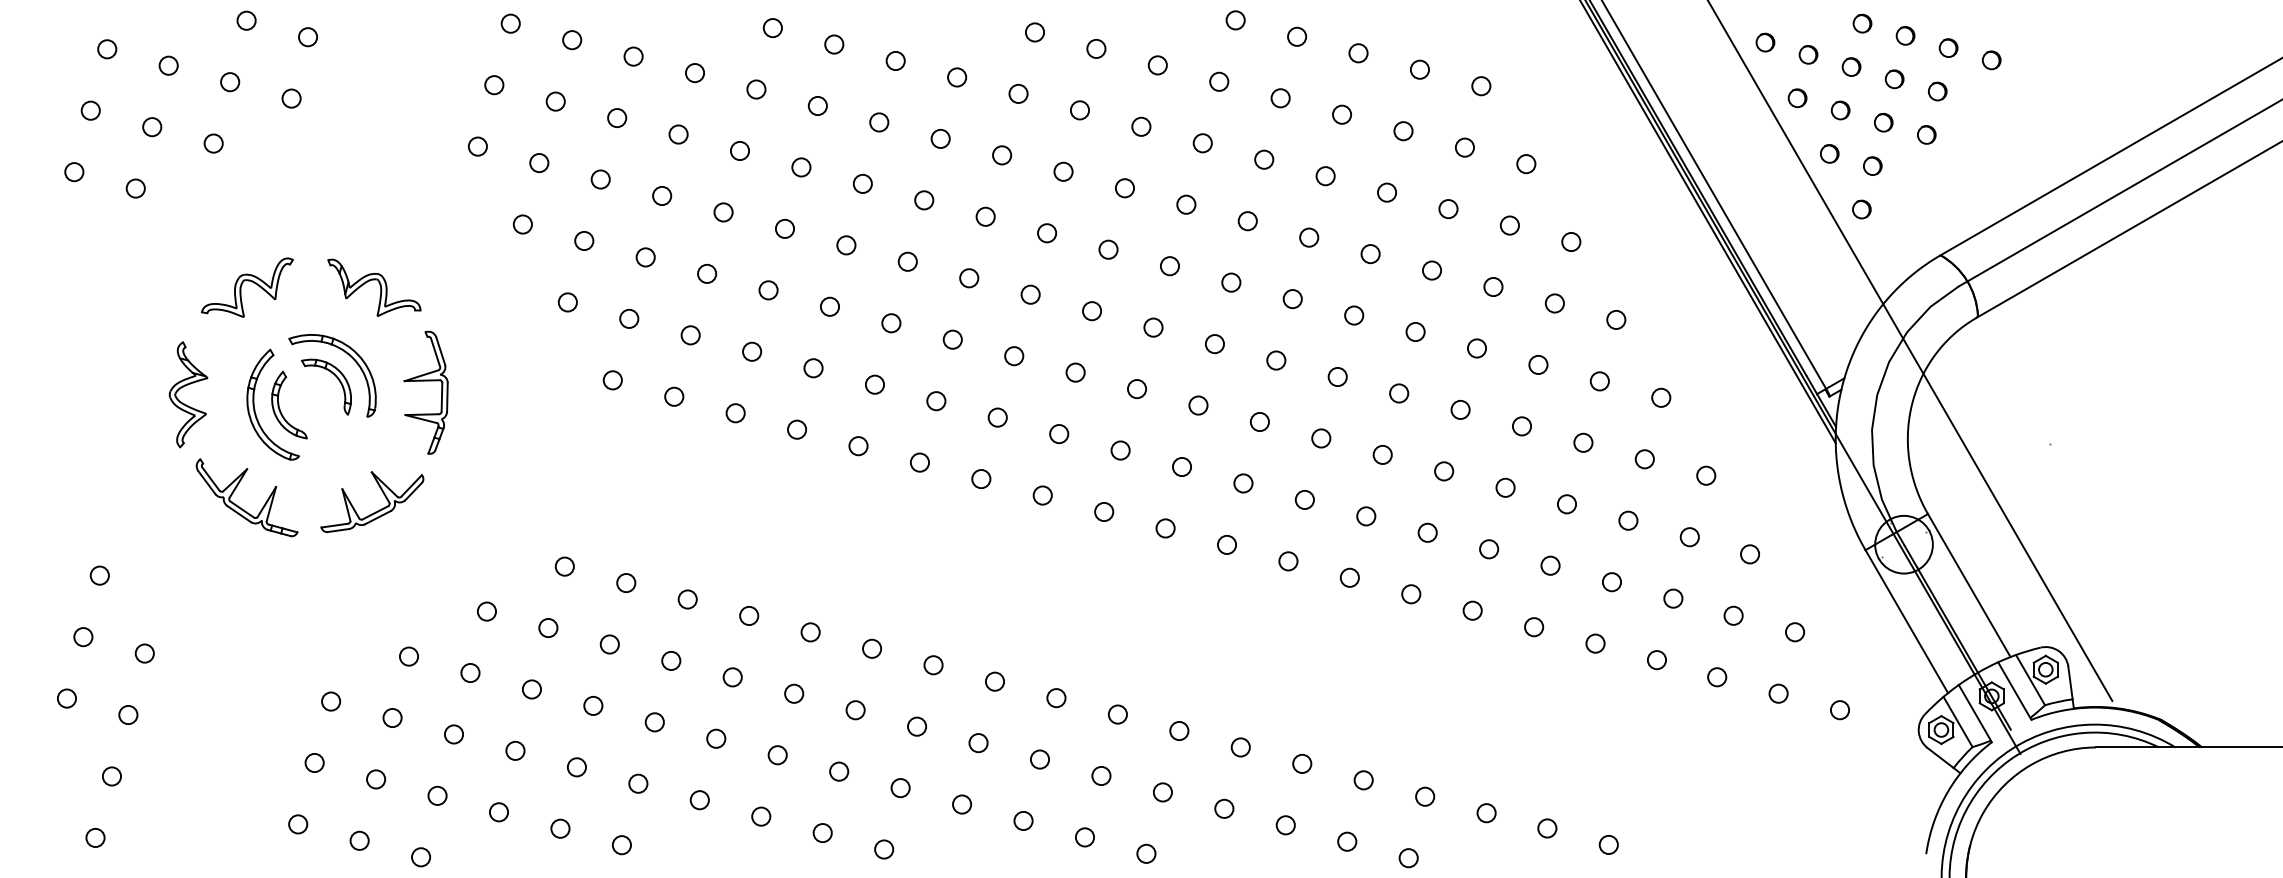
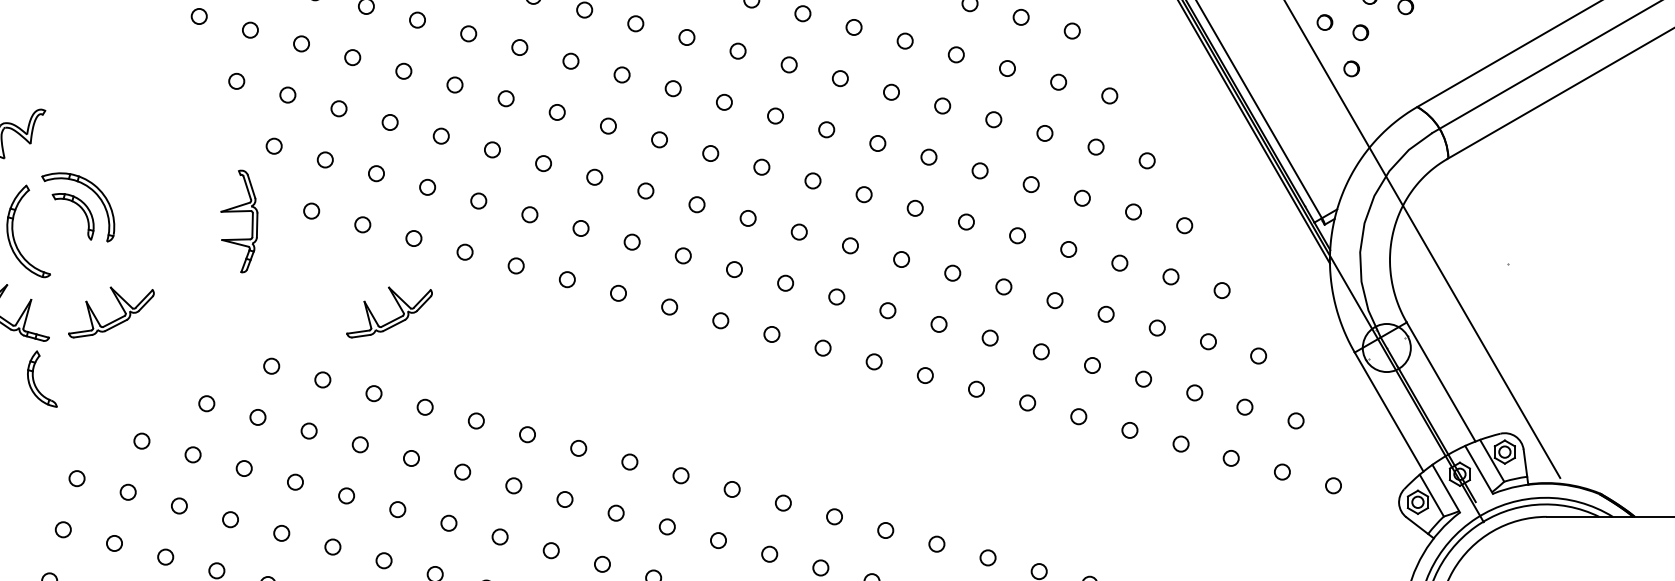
part: (374, 287) -> (113, 133), removed
part: (425, 381) -> (238, 212), moved
part: (280, 408) -> (34, 381), moved
part: (711, 510) -> (393, 319), added

